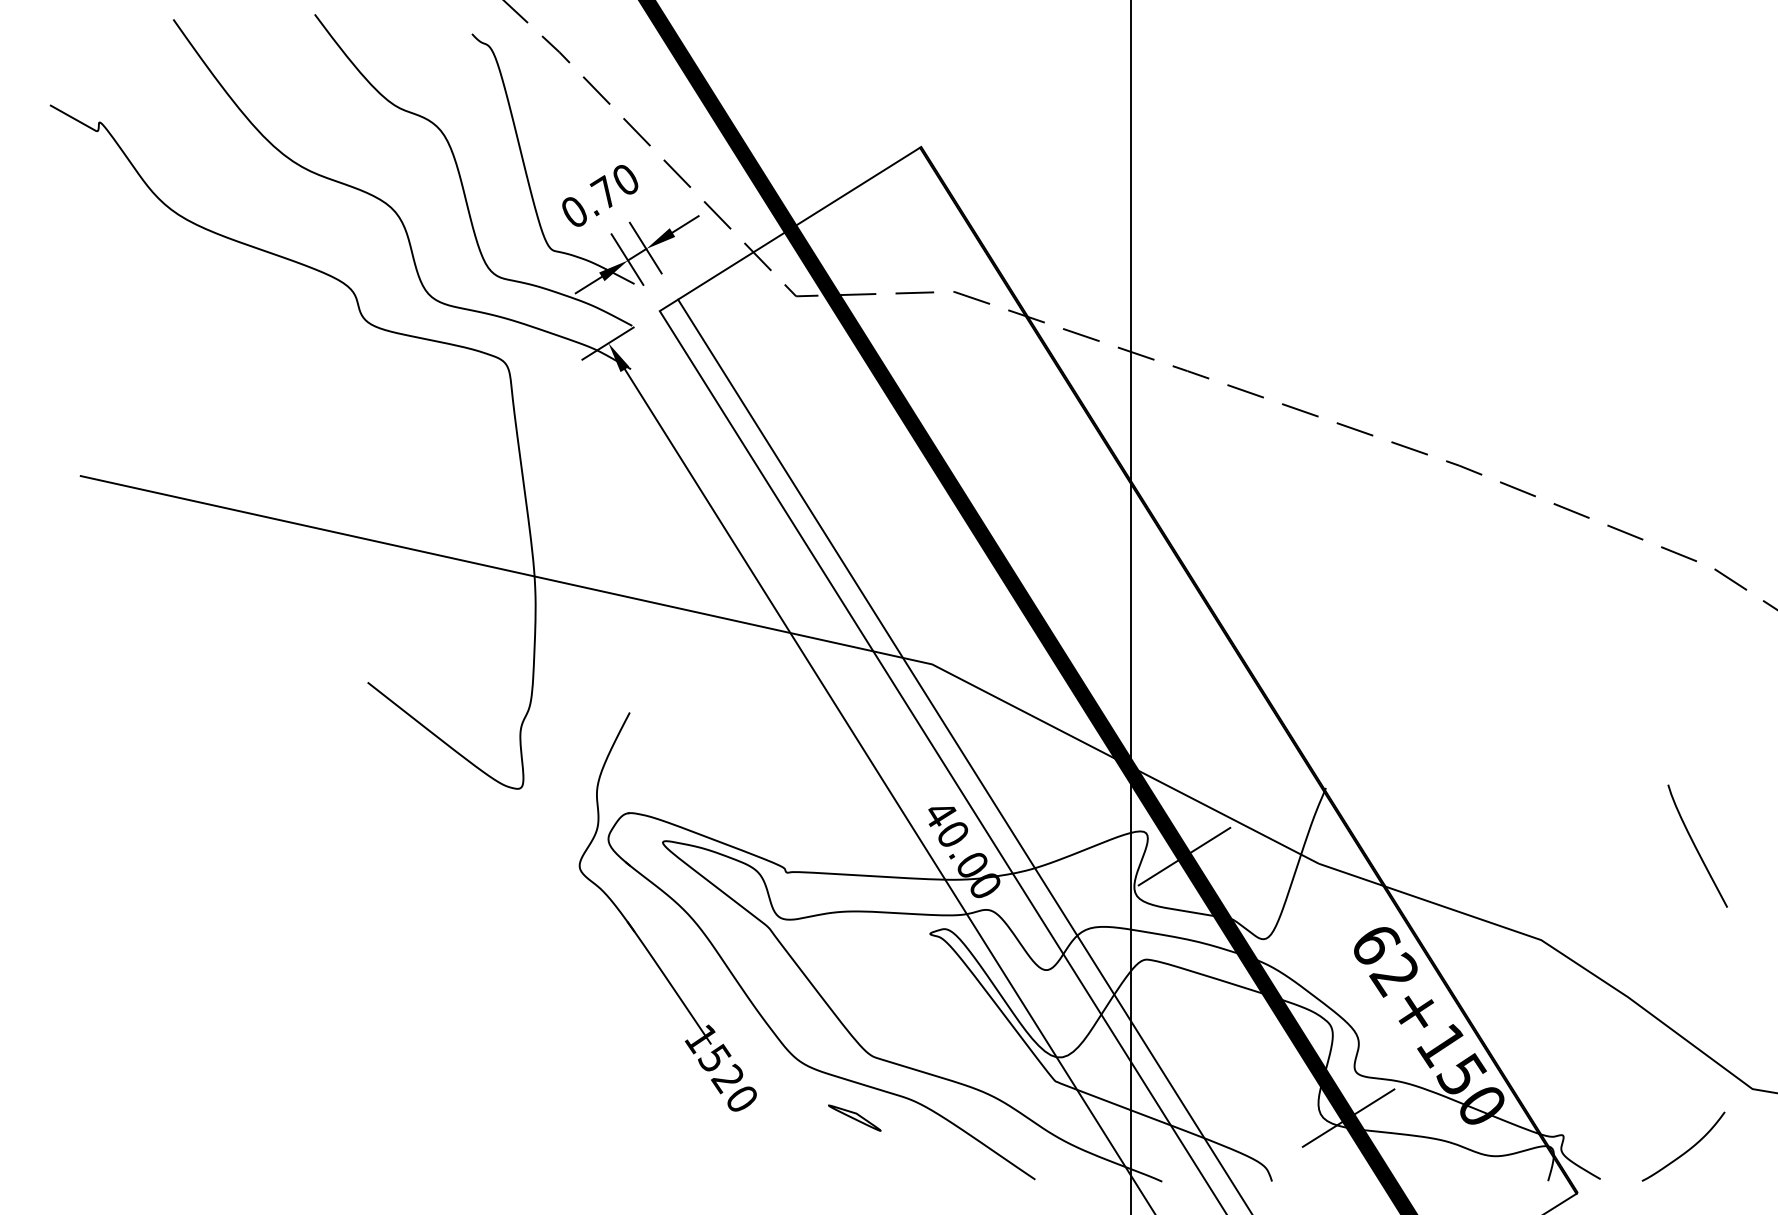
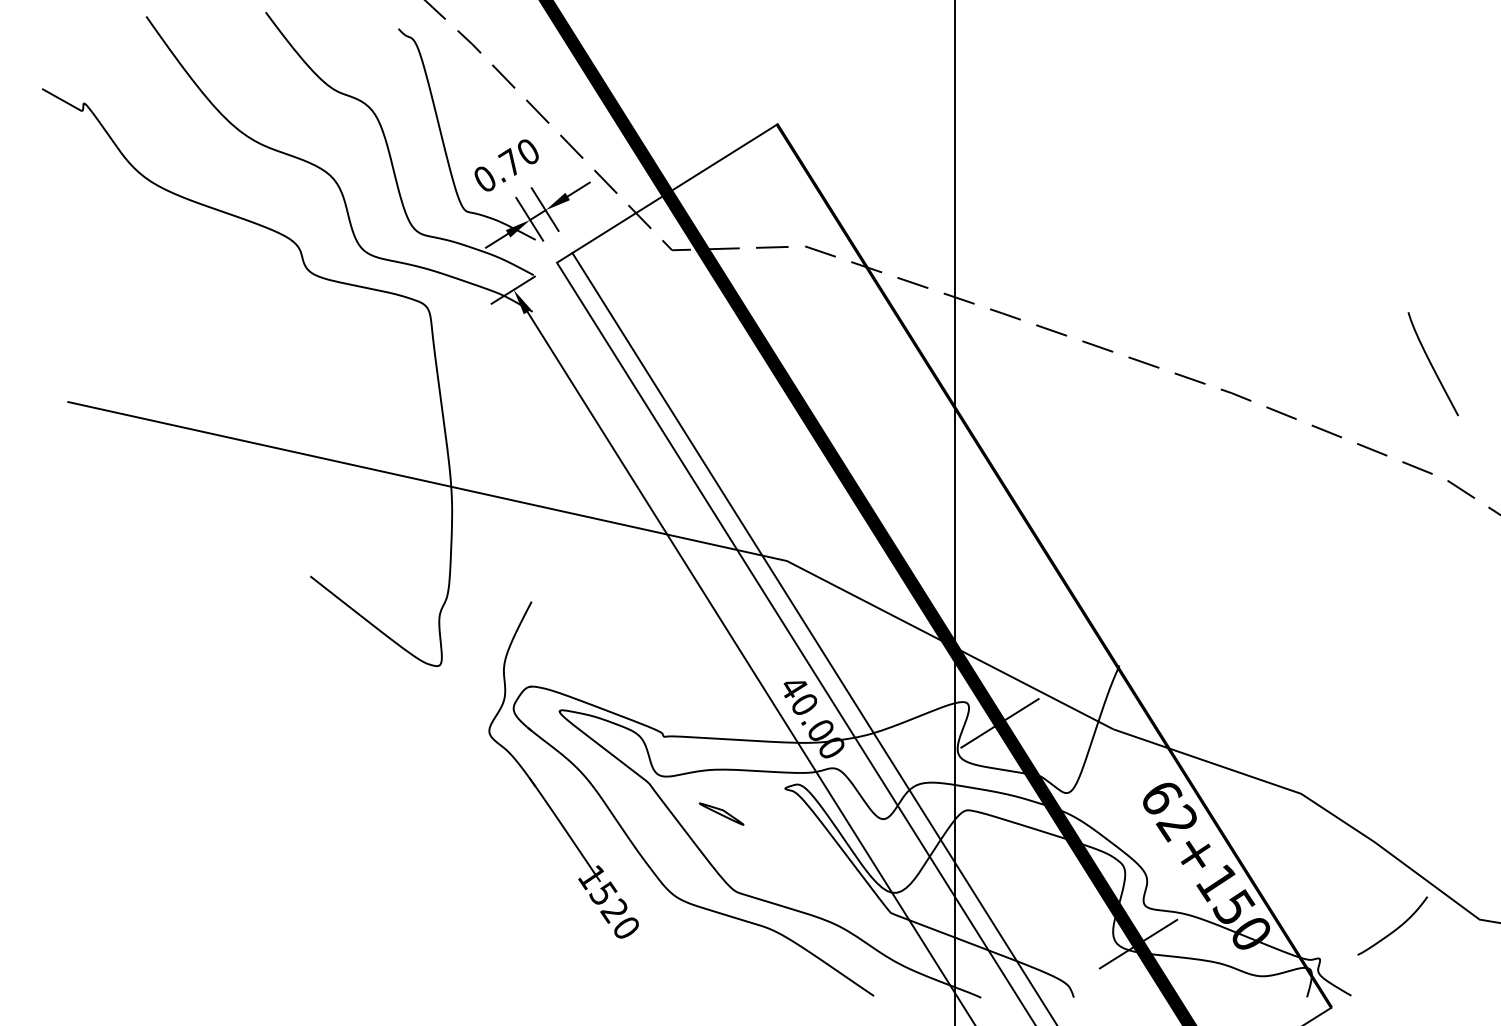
curve: (1696, 846) -> (1432, 364), moved
part: (854, 1117) -> (721, 813), moved
curve: (1687, 1149) -> (1395, 928), moved

